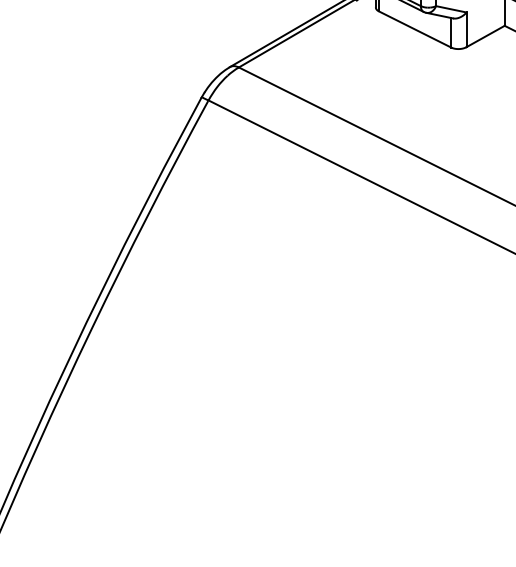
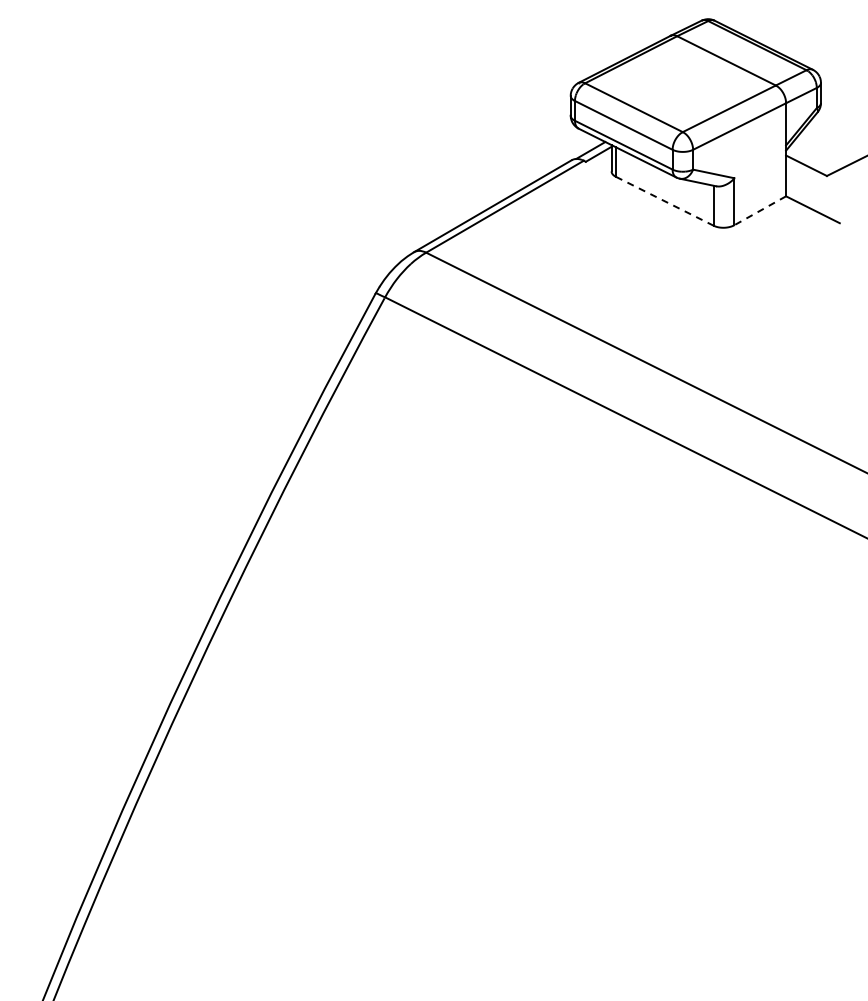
line: (414, 29) -> (664, 201), solid -> dashed
line: (485, 36) -> (760, 210), solid -> dashed

